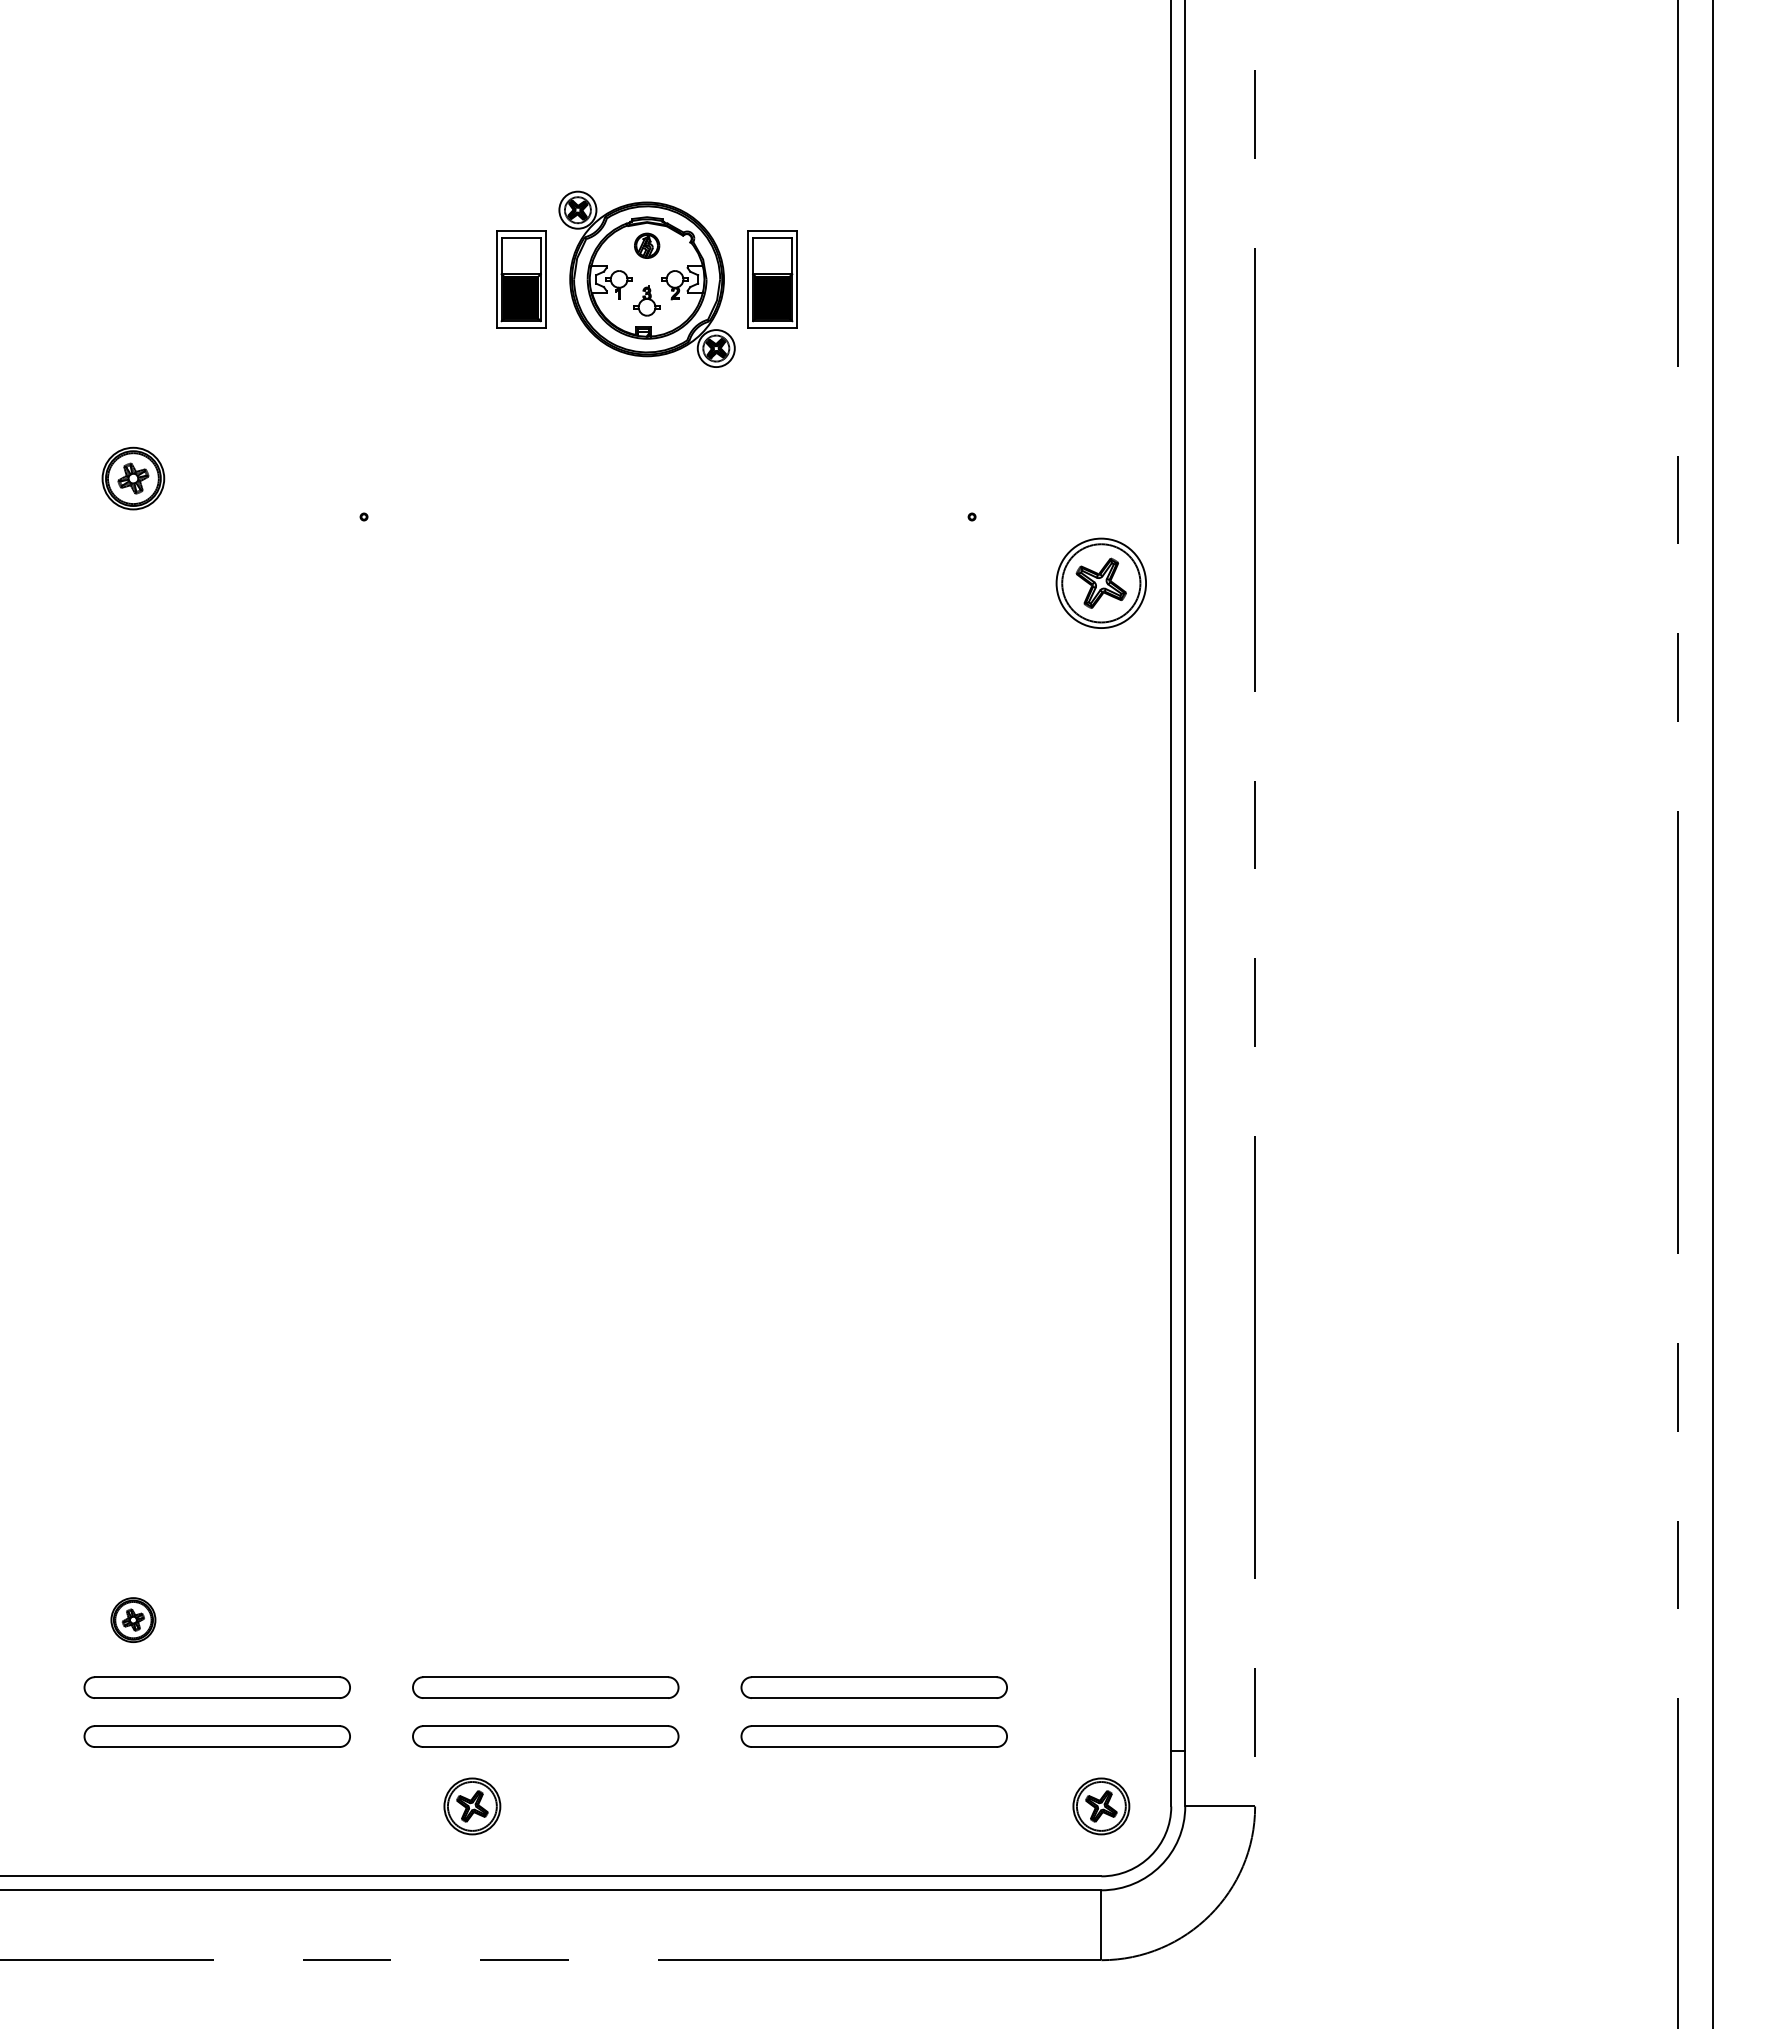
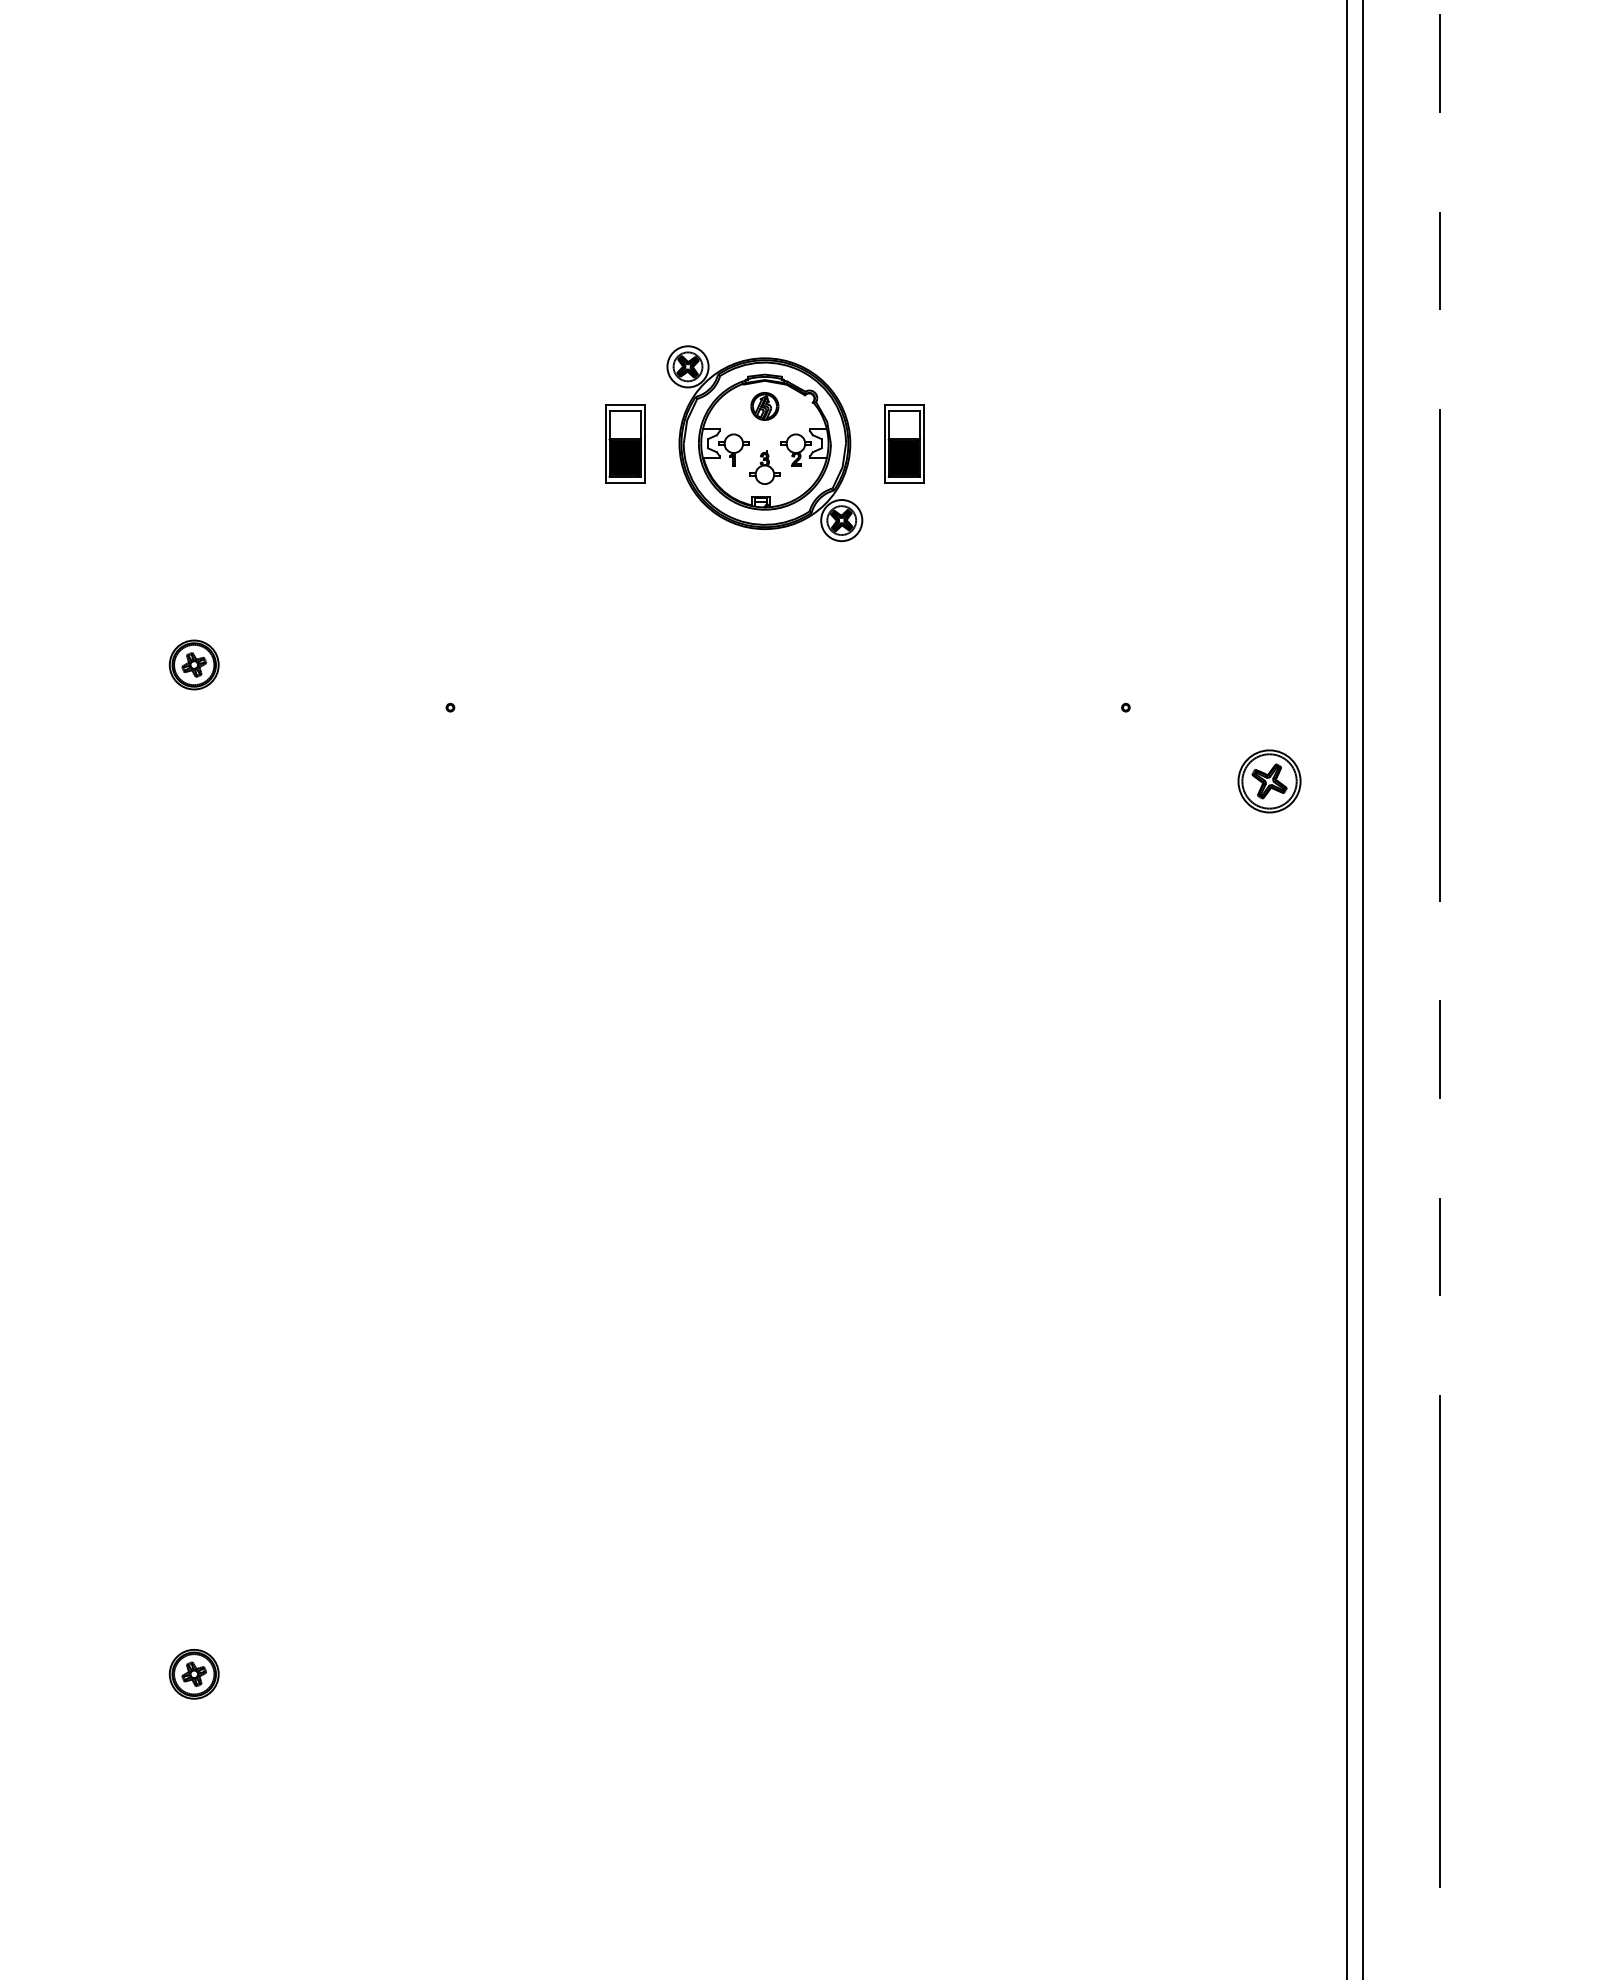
part: (521, 278) -> (625, 442), size x0.71
part: (772, 278) -> (904, 442), size x0.71
part: (133, 478) -> (194, 664), size x0.71
part: (1101, 583) -> (1269, 781), size x0.62
part: (133, 1619) -> (194, 1673), moved

